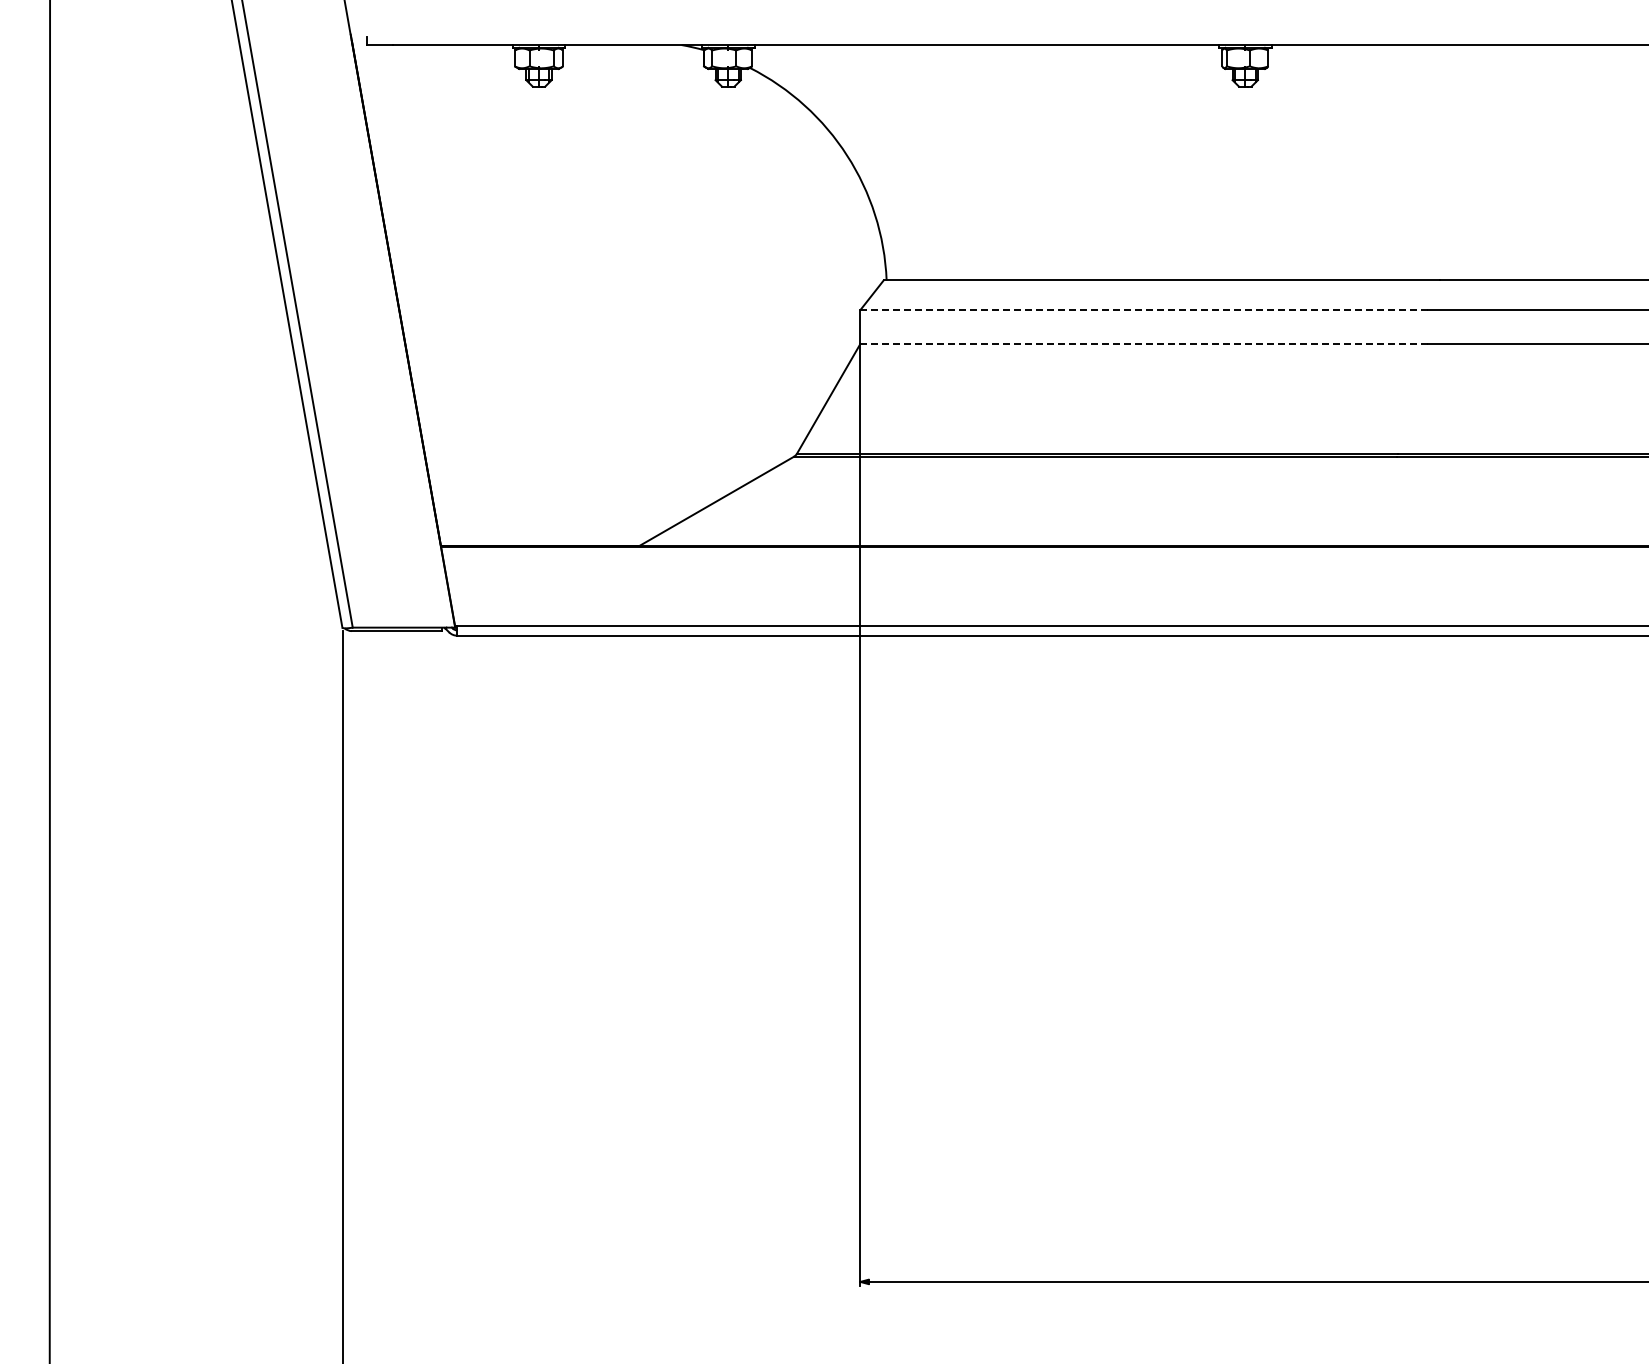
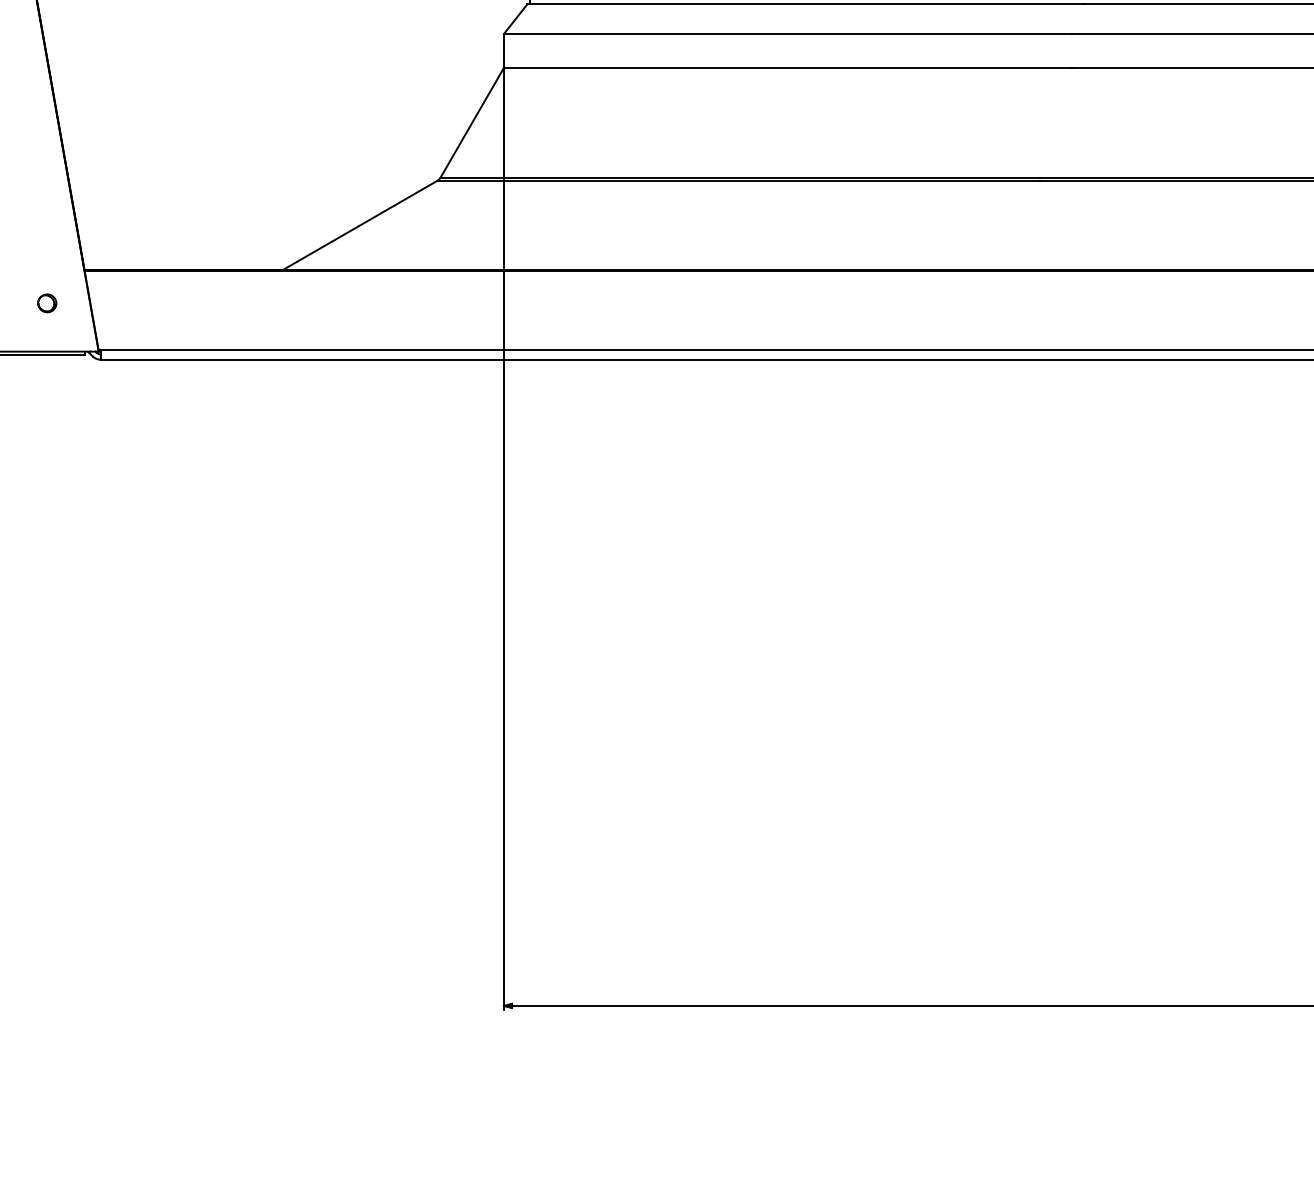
line: (1144, 310) -> (788, 34), dashed -> solid
line: (1144, 343) -> (788, 67), dashed -> solid
part: (403, 579) -> (47, 303), added

